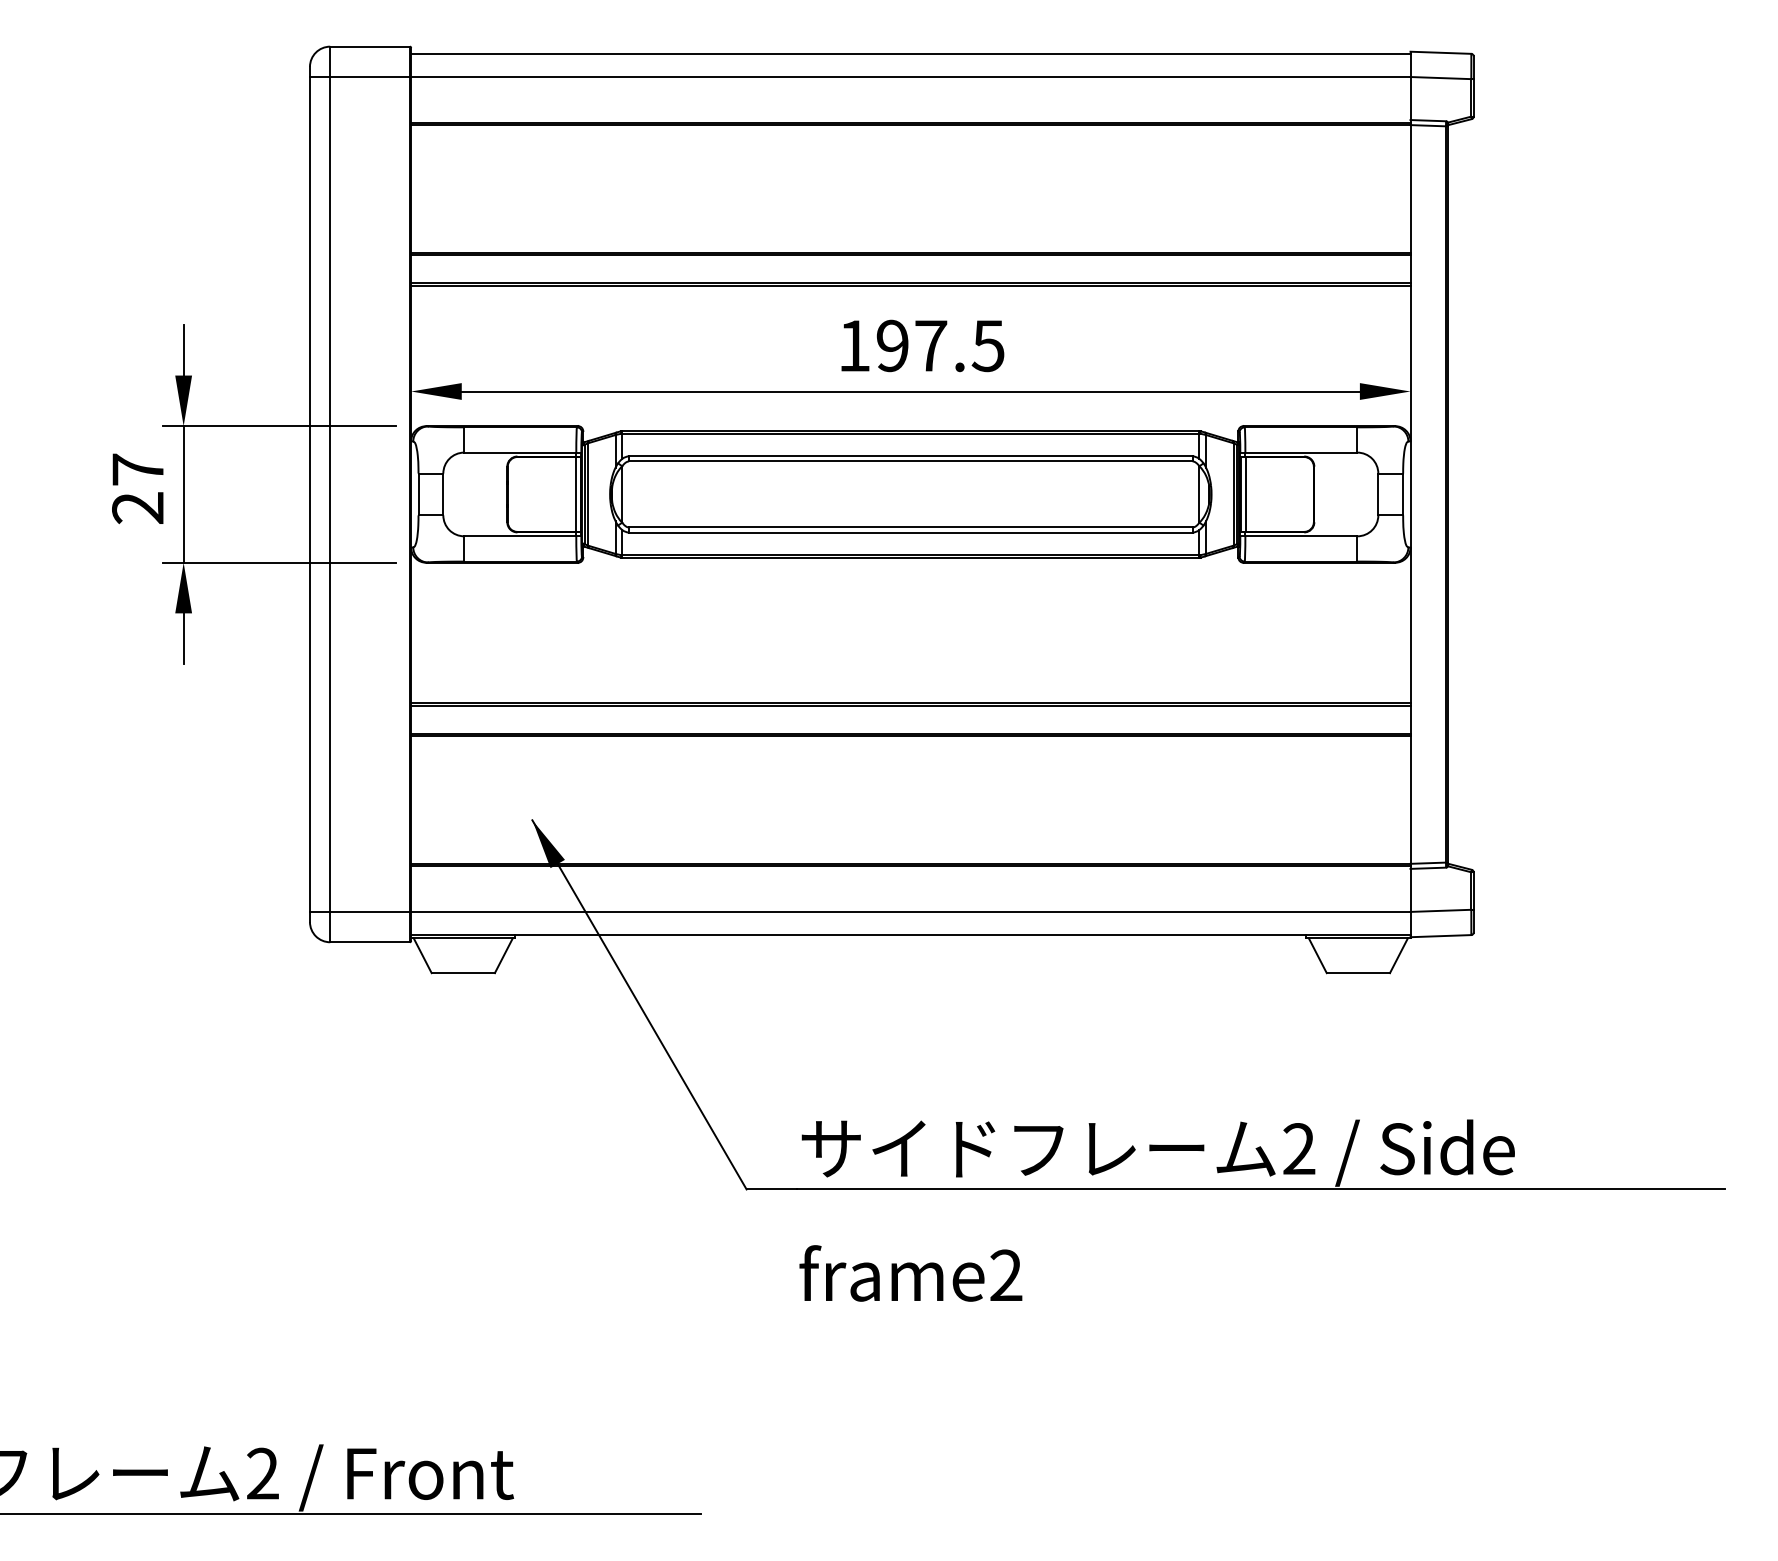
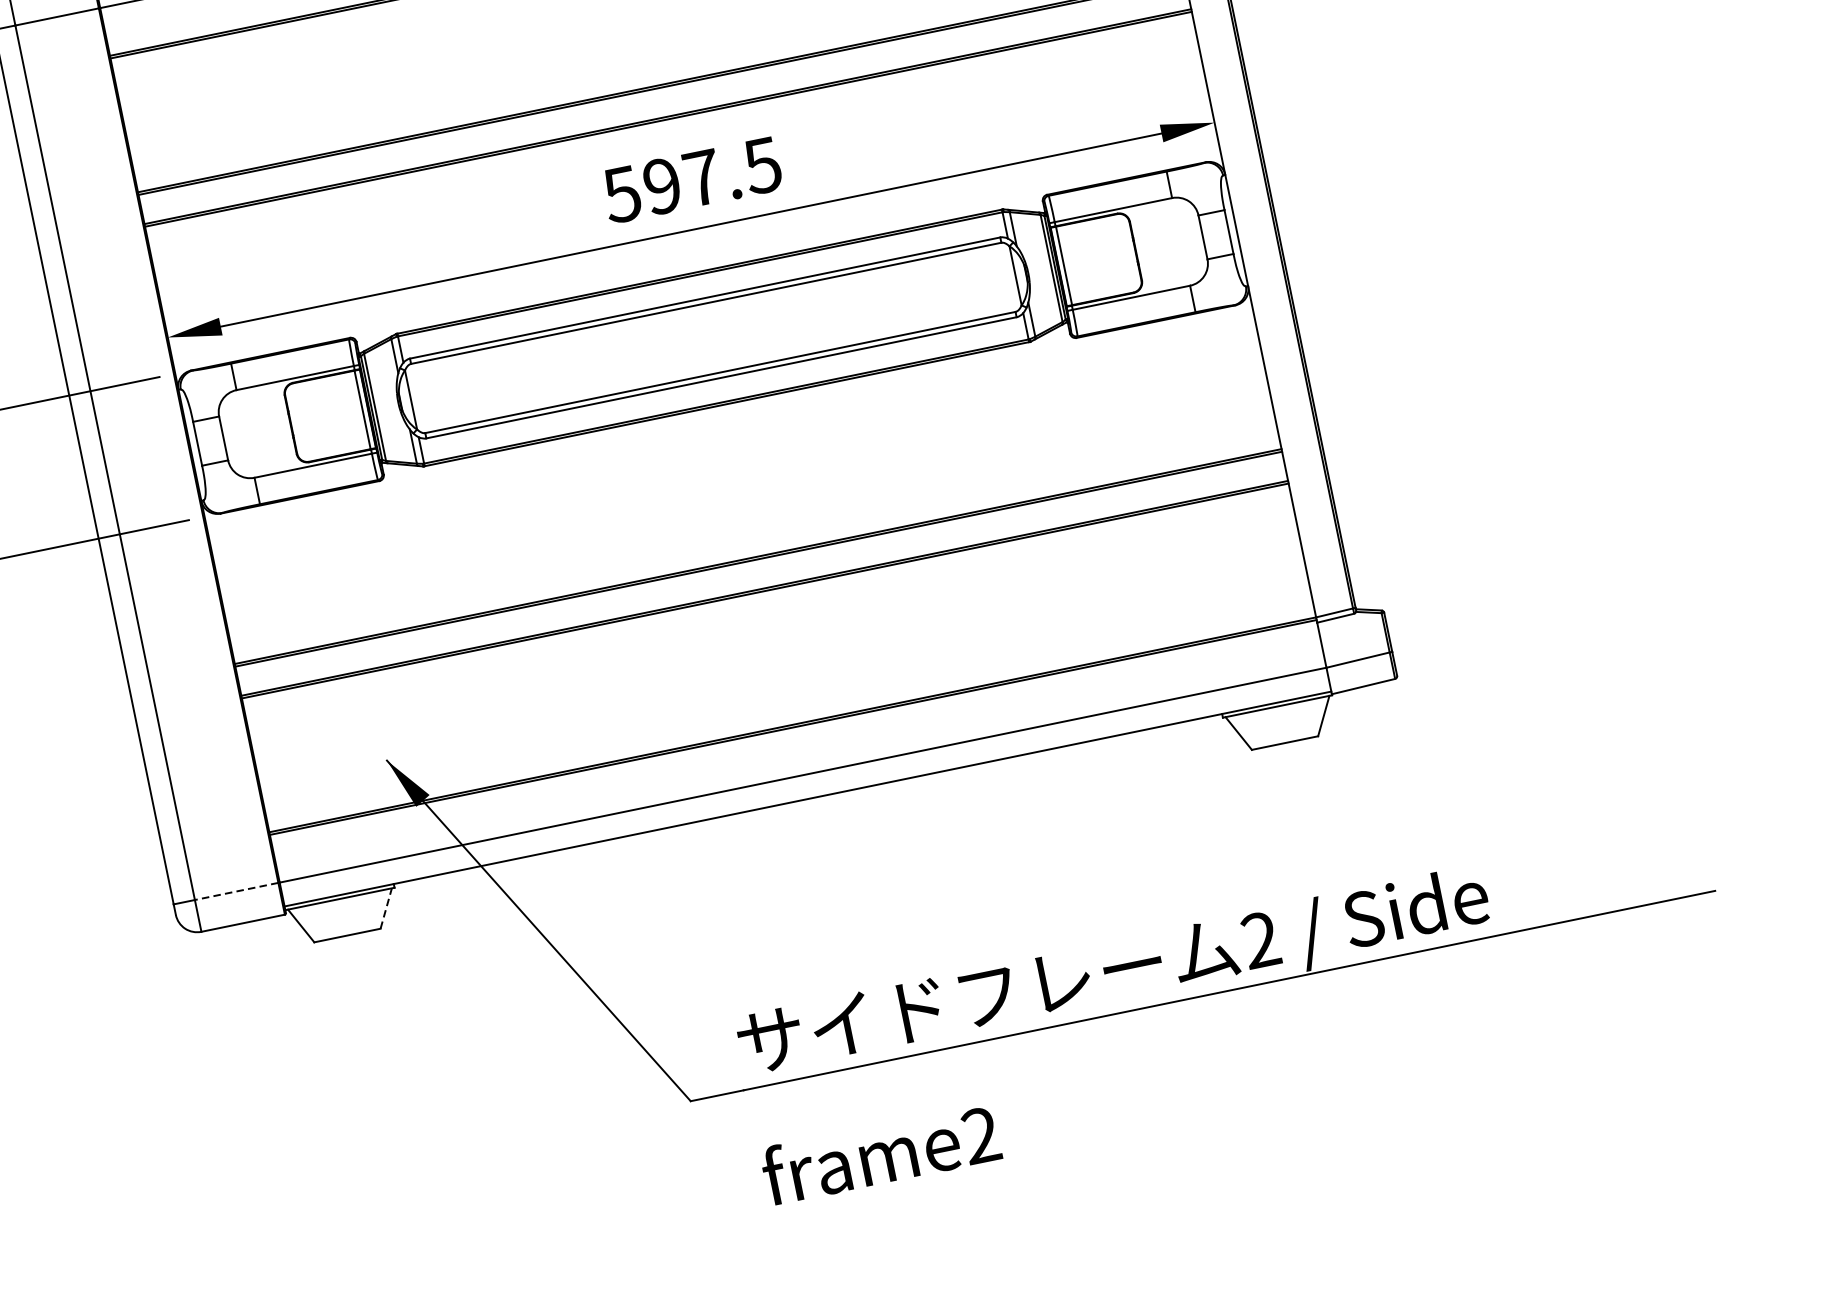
text: (853, 346) -> (621, 195), 197.5 -> 597.5
line: (370, 911) -> (237, 890), solid -> dashed
line: (503, 955) -> (385, 908), solid -> dashed

